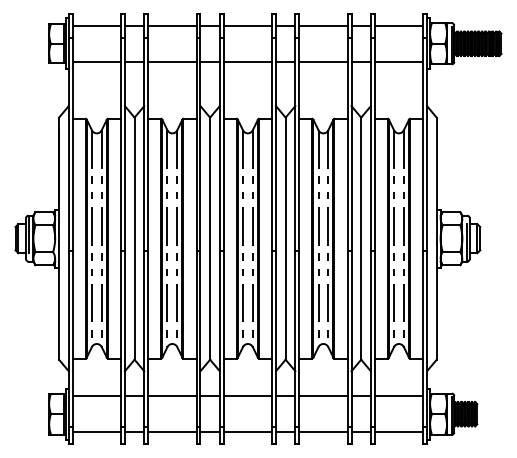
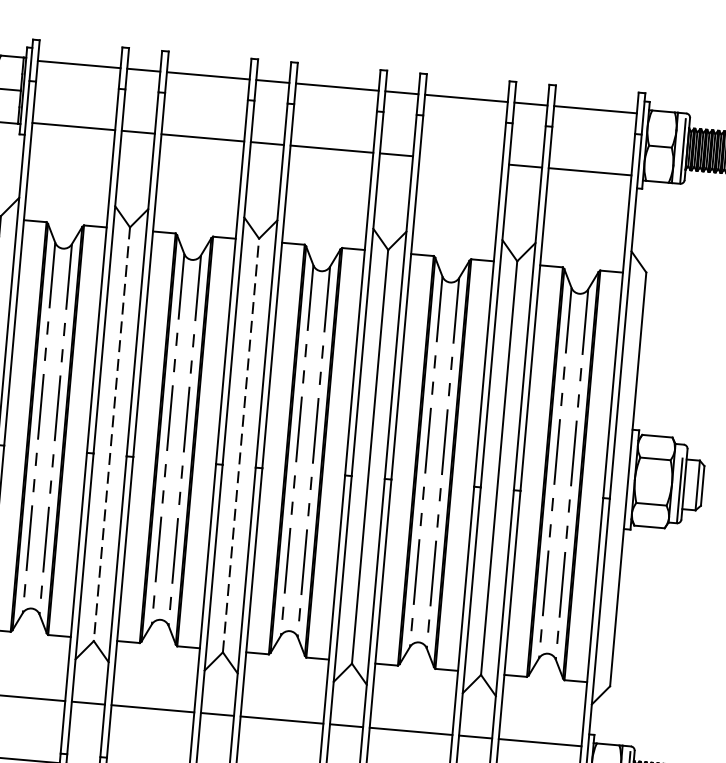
line: (323, 61) -> (461, 159), removed
line: (210, 238) -> (241, 445), solid -> dashed
line: (134, 239) -> (111, 435), solid -> dashed

